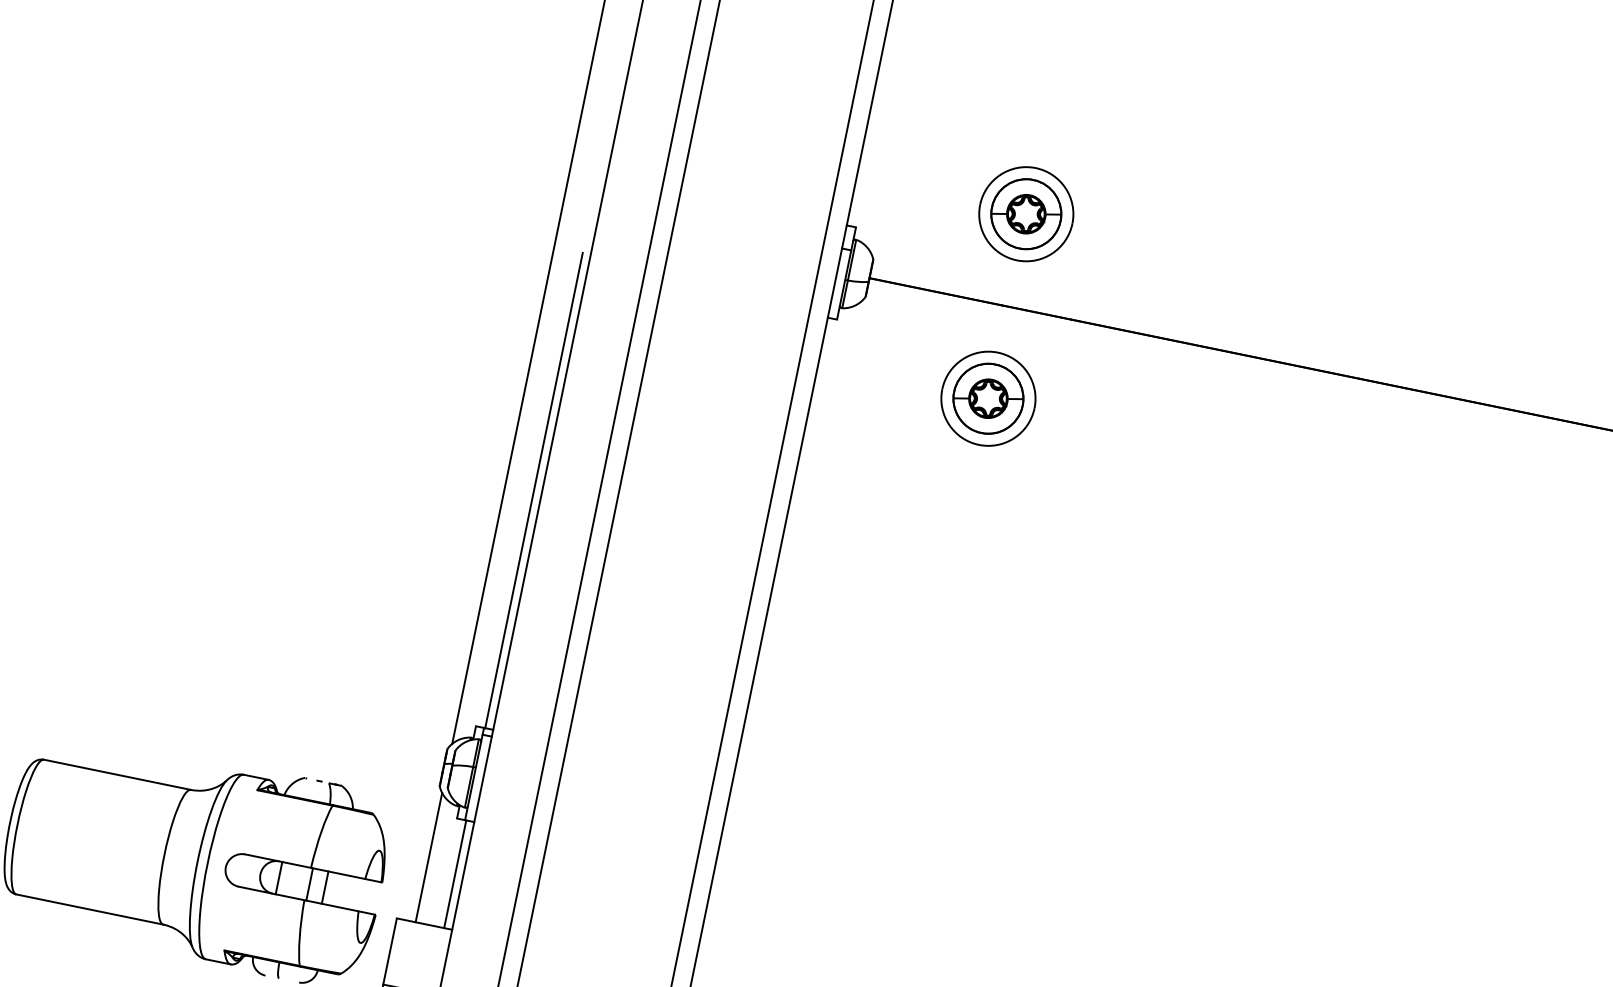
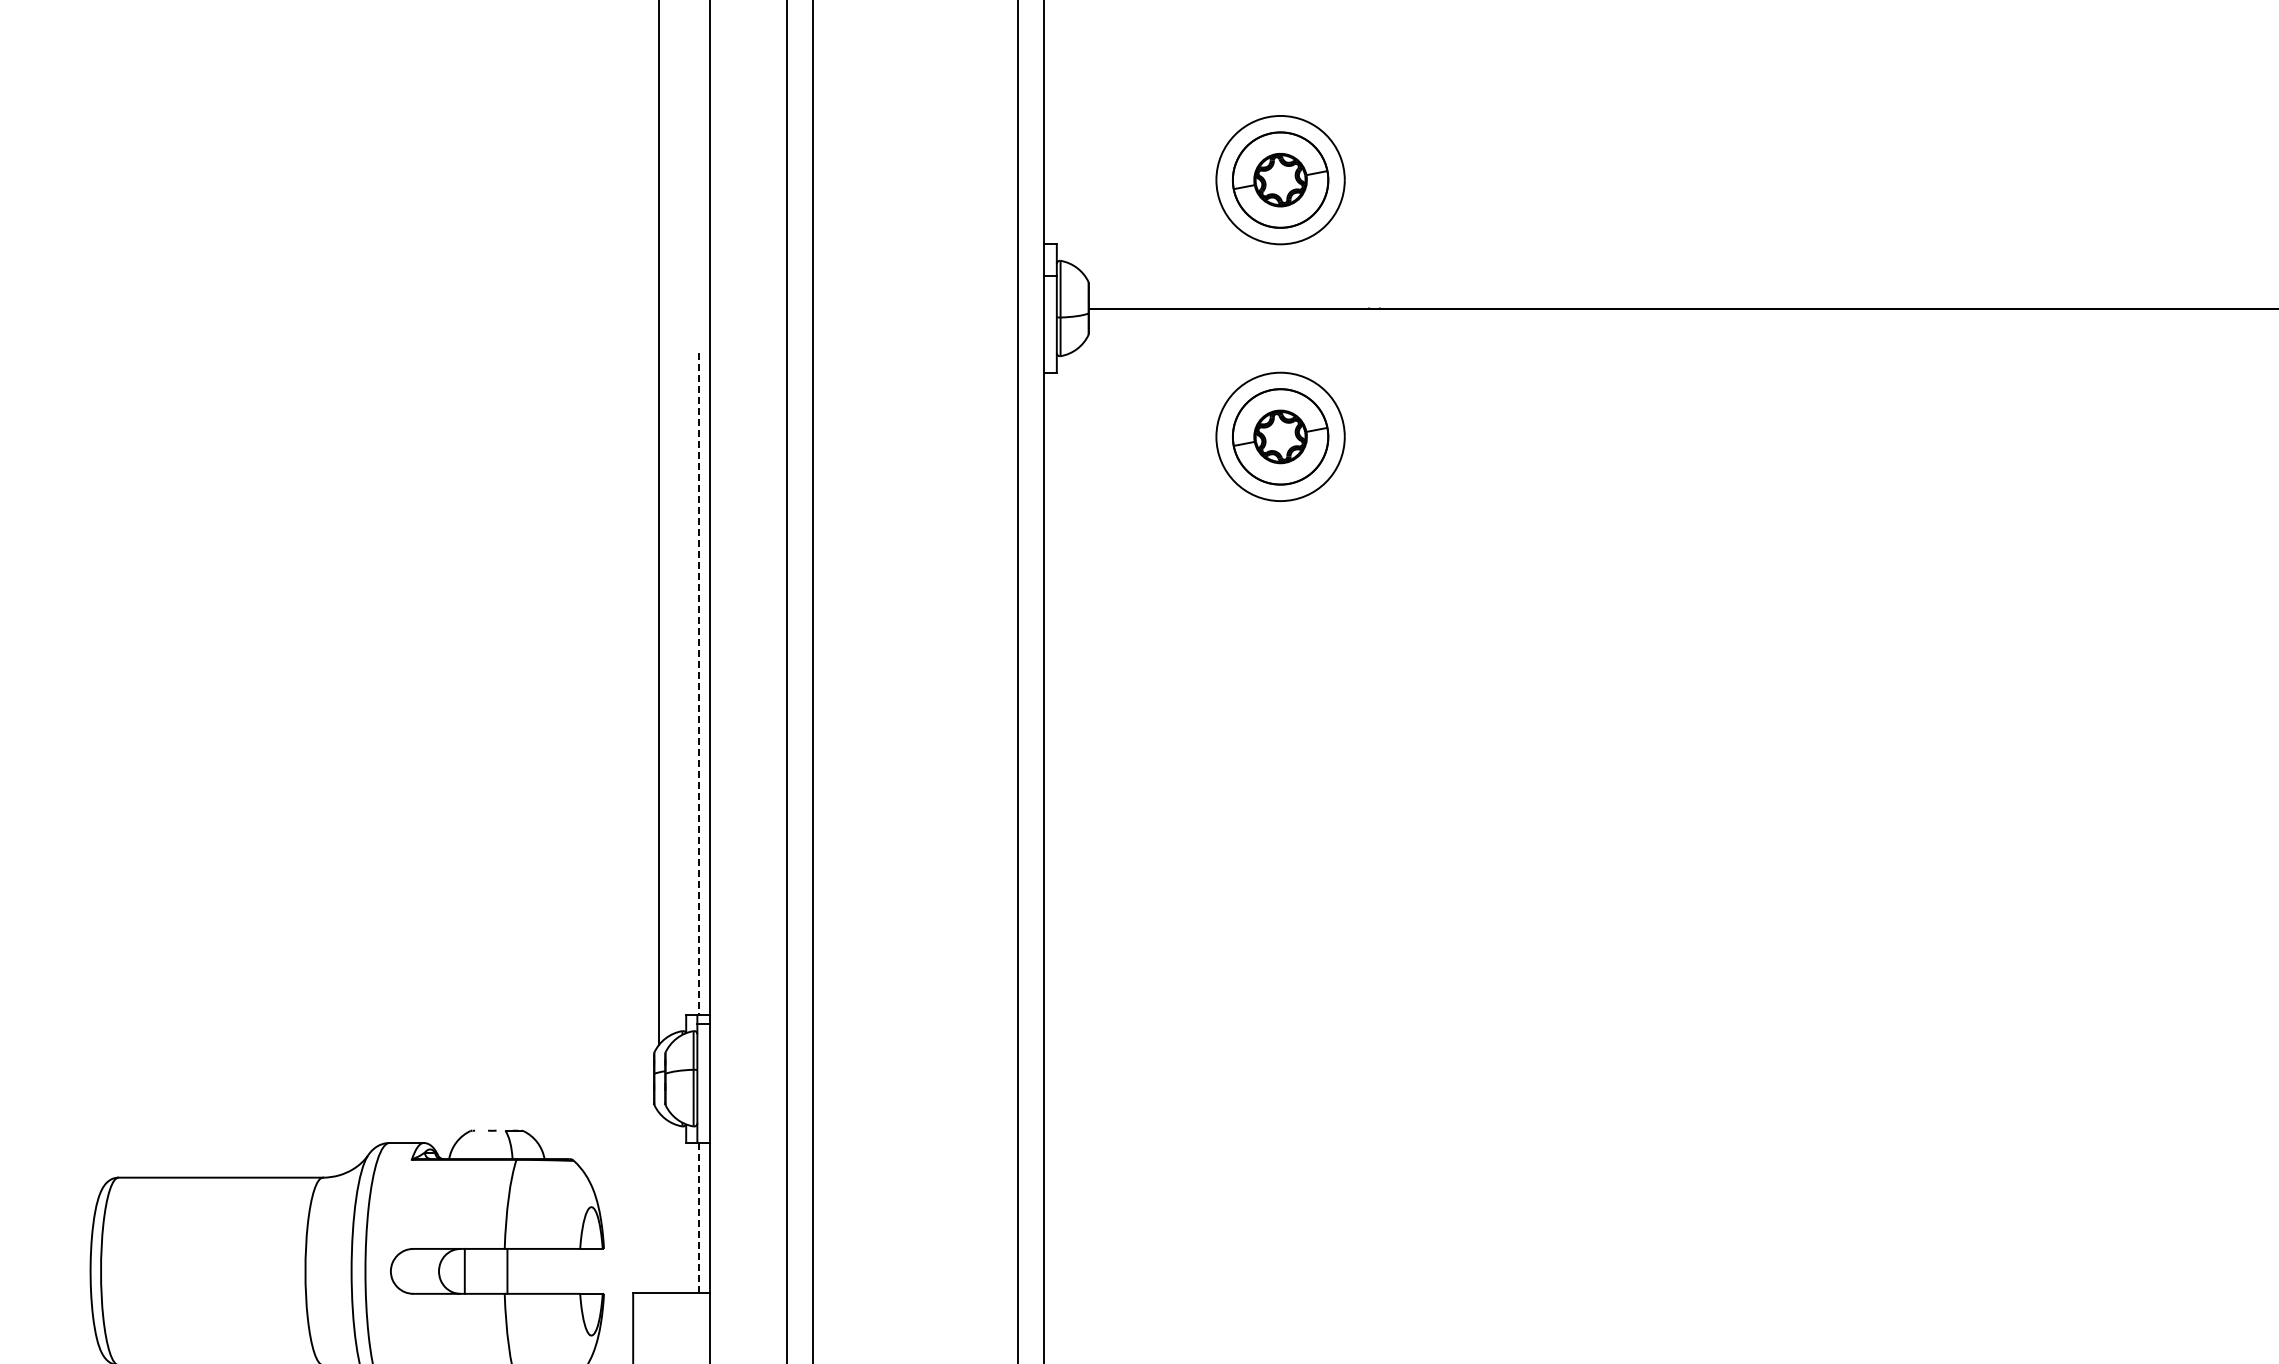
line: (534, 490) -> (699, 684), solid -> dashed
line: (429, 857) -> (659, 1202), removed
line: (455, 874) -> (699, 1217), solid -> dashed
line: (325, 887) -> (529, 1270), removed

